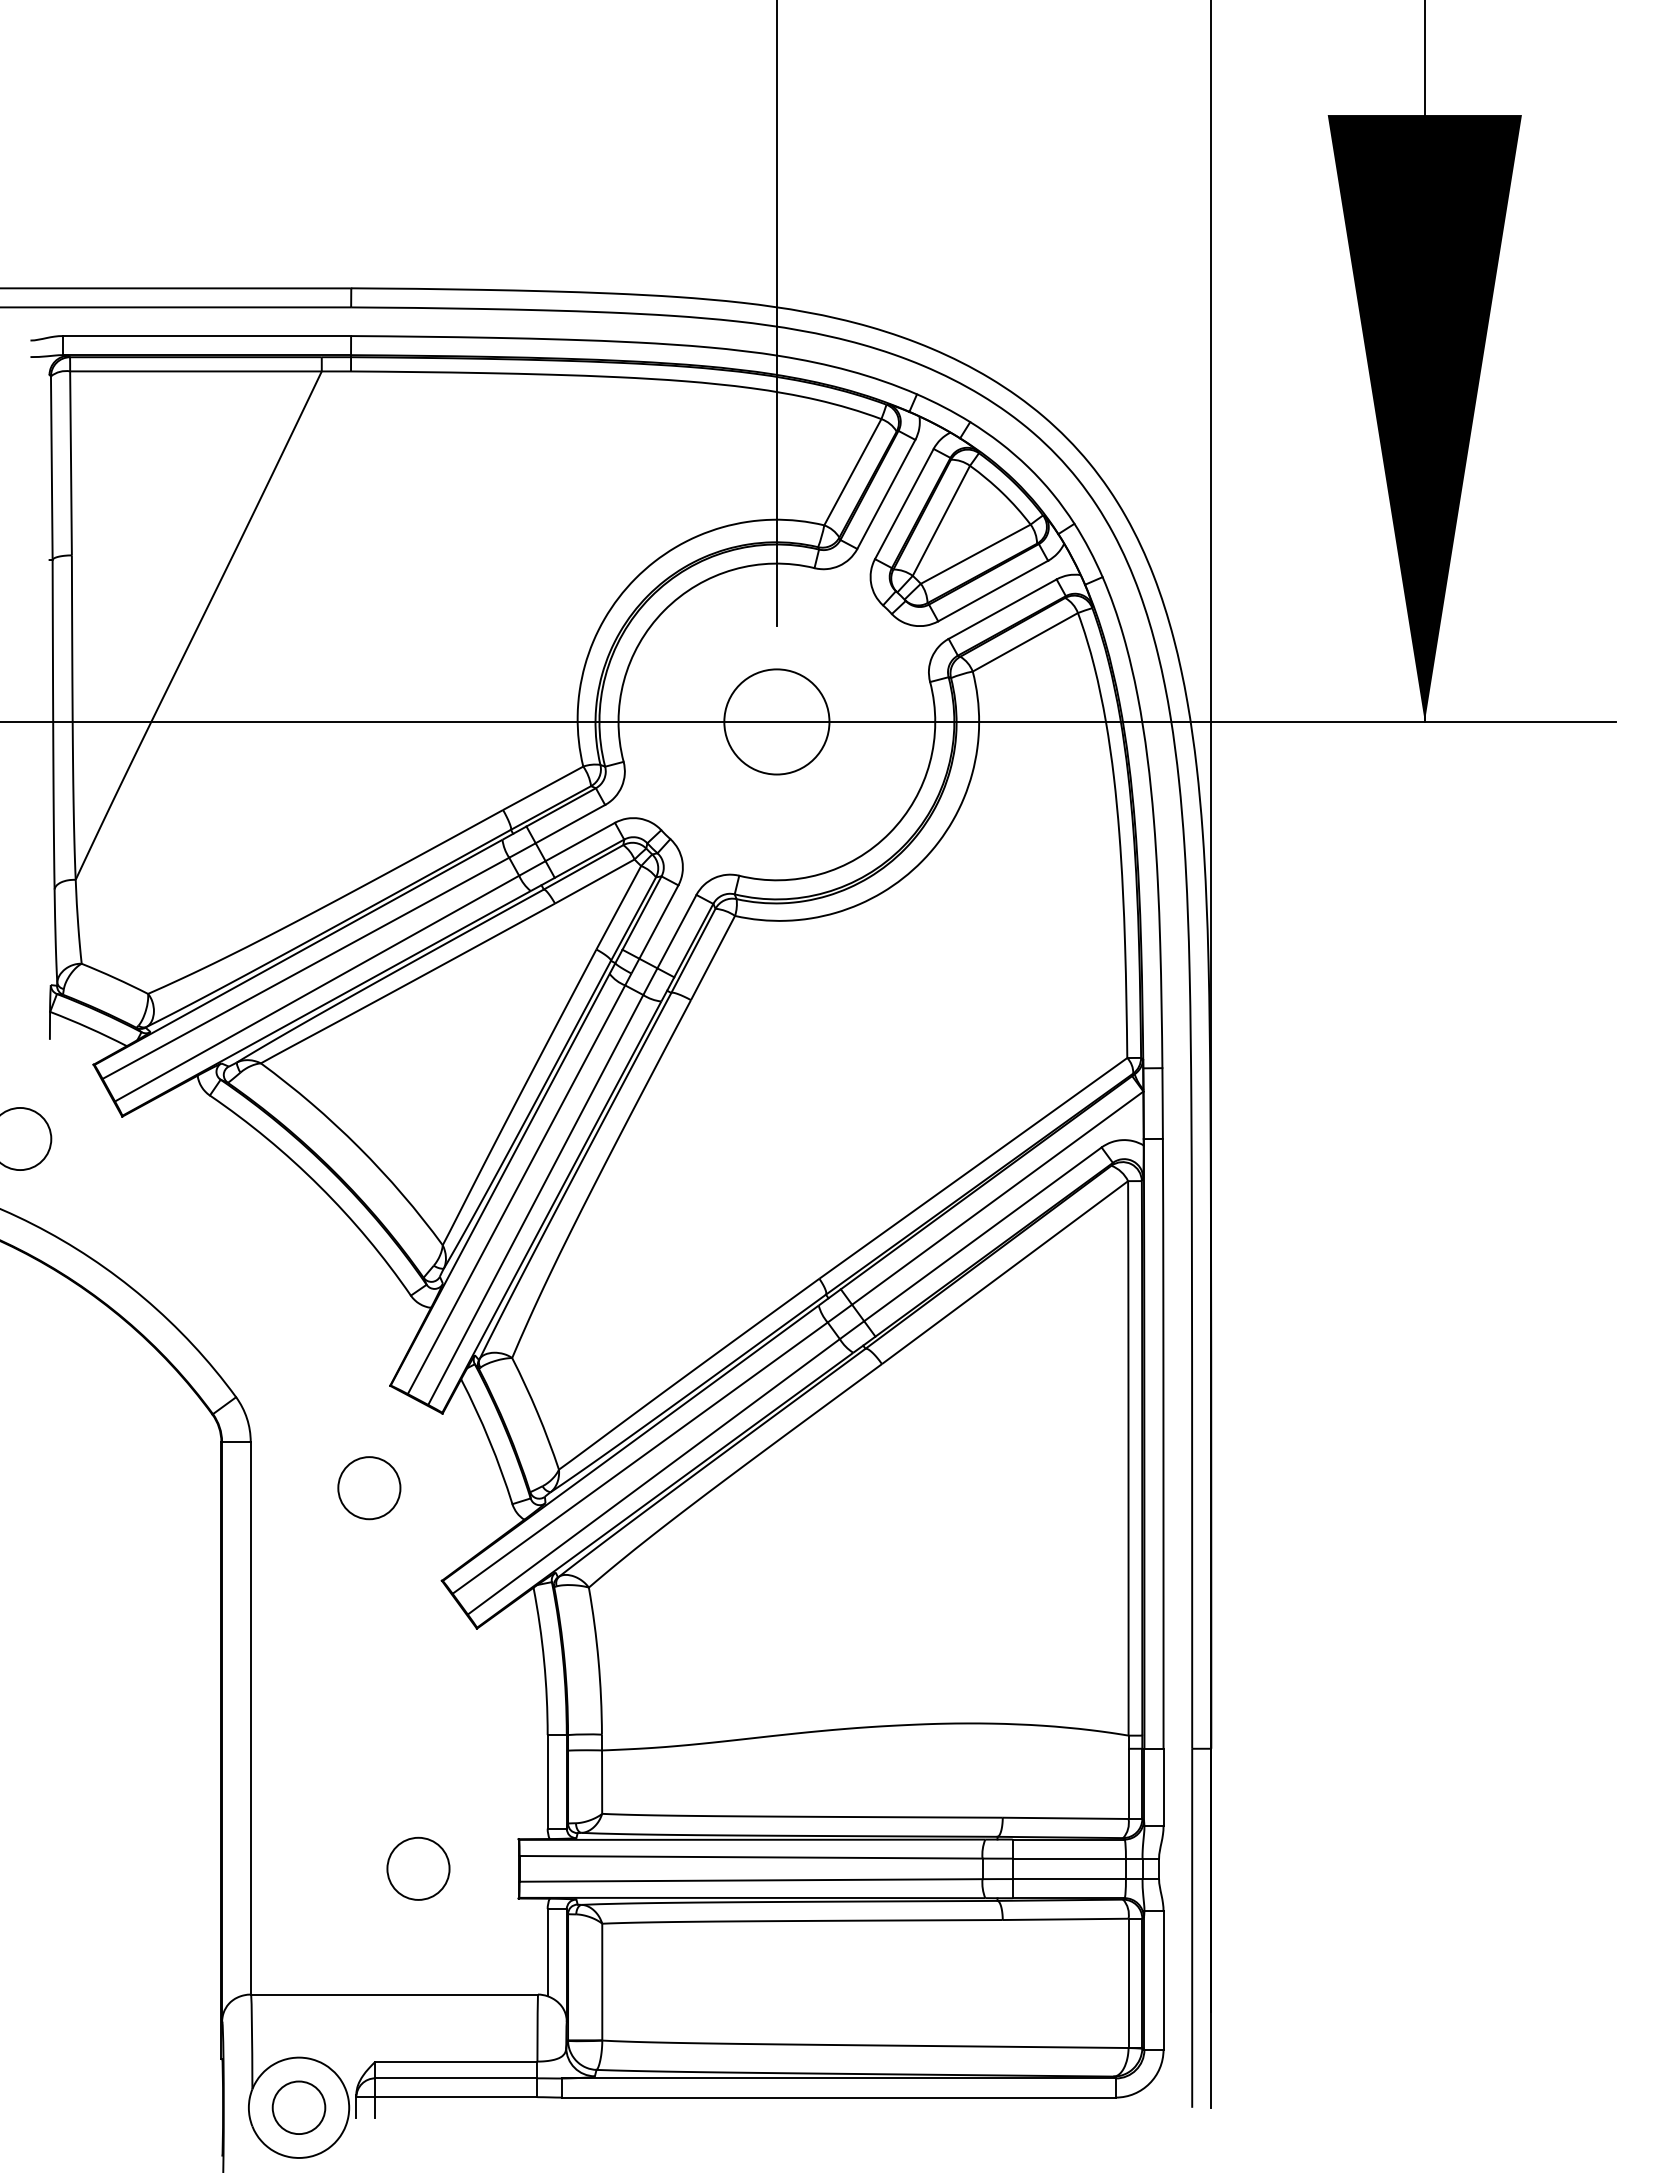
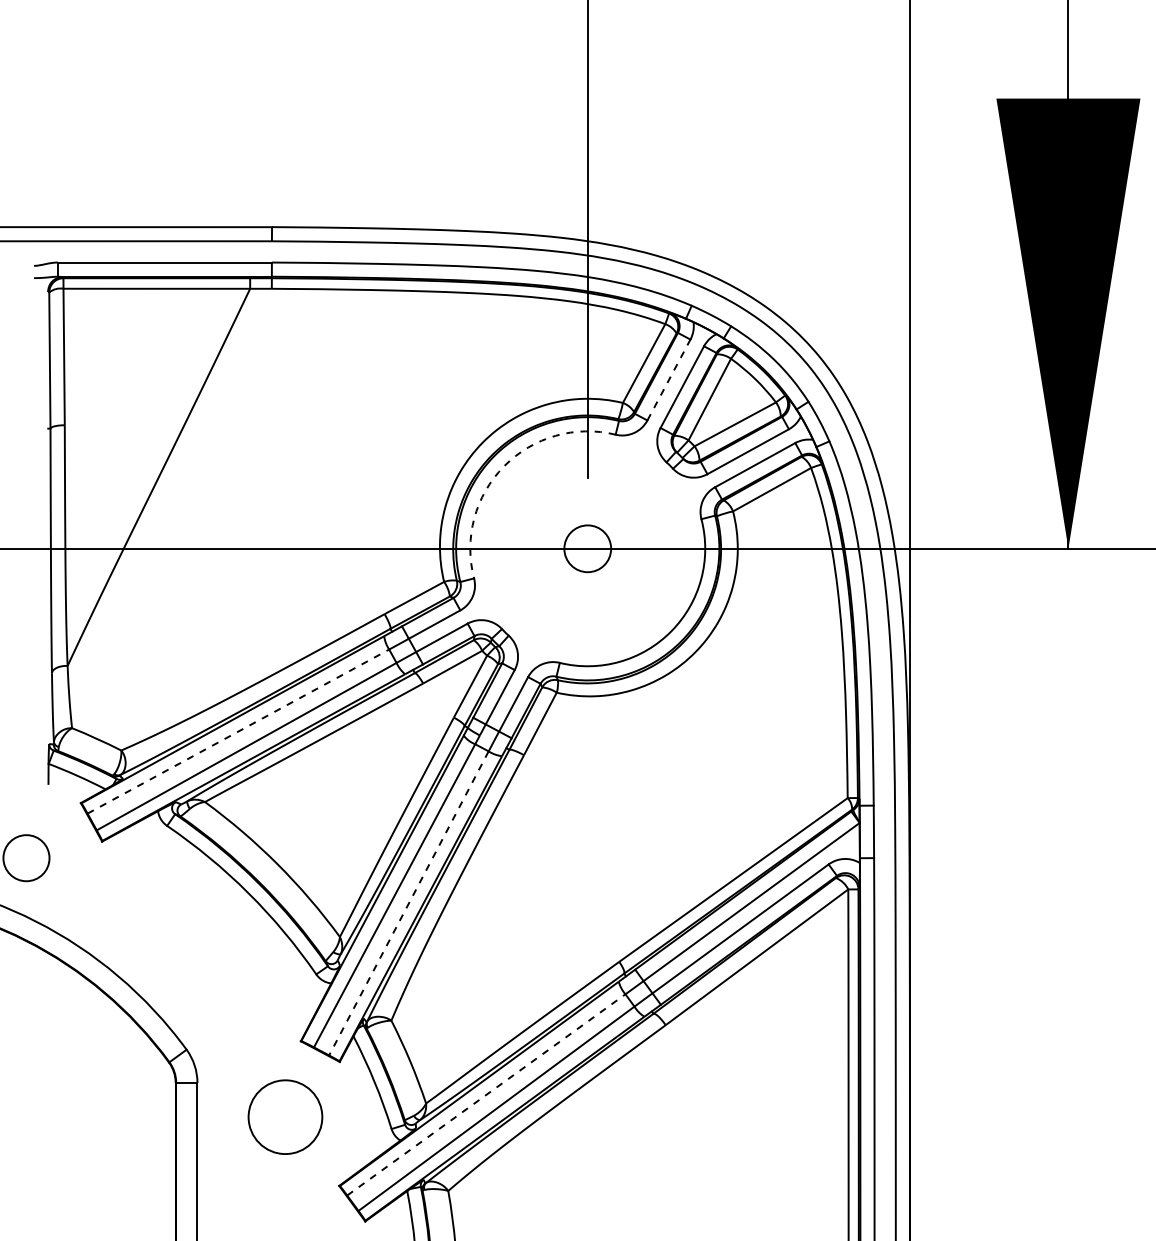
line: (886, 494) -> (669, 380), solid -> dashed
arc: (664, 610) -> (504, 466), solid -> dashed
circle: (776, 721) -> (587, 548), size x0.6
line: (306, 968) -> (238, 731), solid -> dashed
line: (535, 1200) -> (408, 903), solid -> dashed
line: (640, 1457) -> (486, 1094), solid -> dashed
circle: (369, 1488) -> (285, 1117), size x1.6

